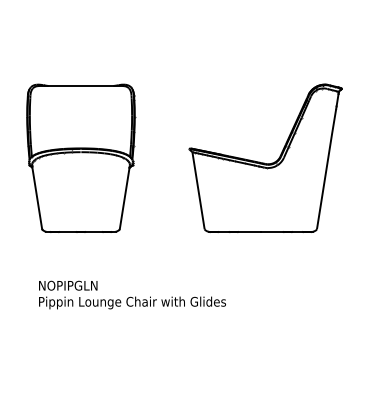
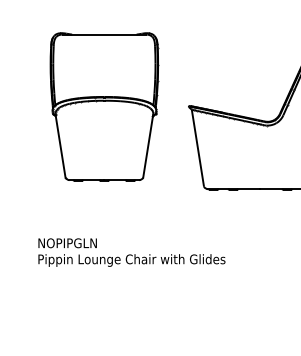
part: (81, 157) -> (104, 106), moved

